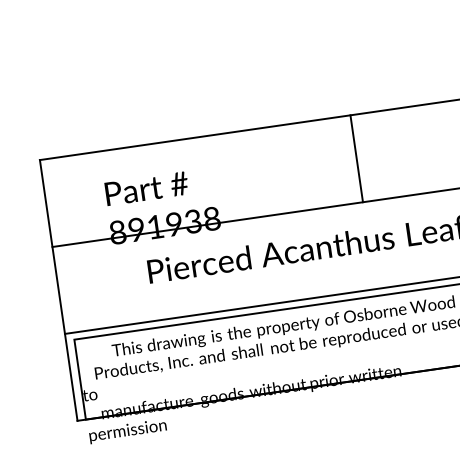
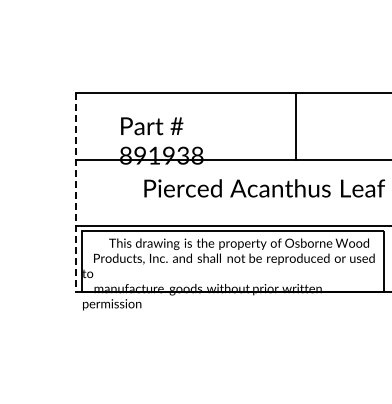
line: (356, 158) -> (295, 126), moved
line: (58, 291) -> (75, 193), solid -> dashed

